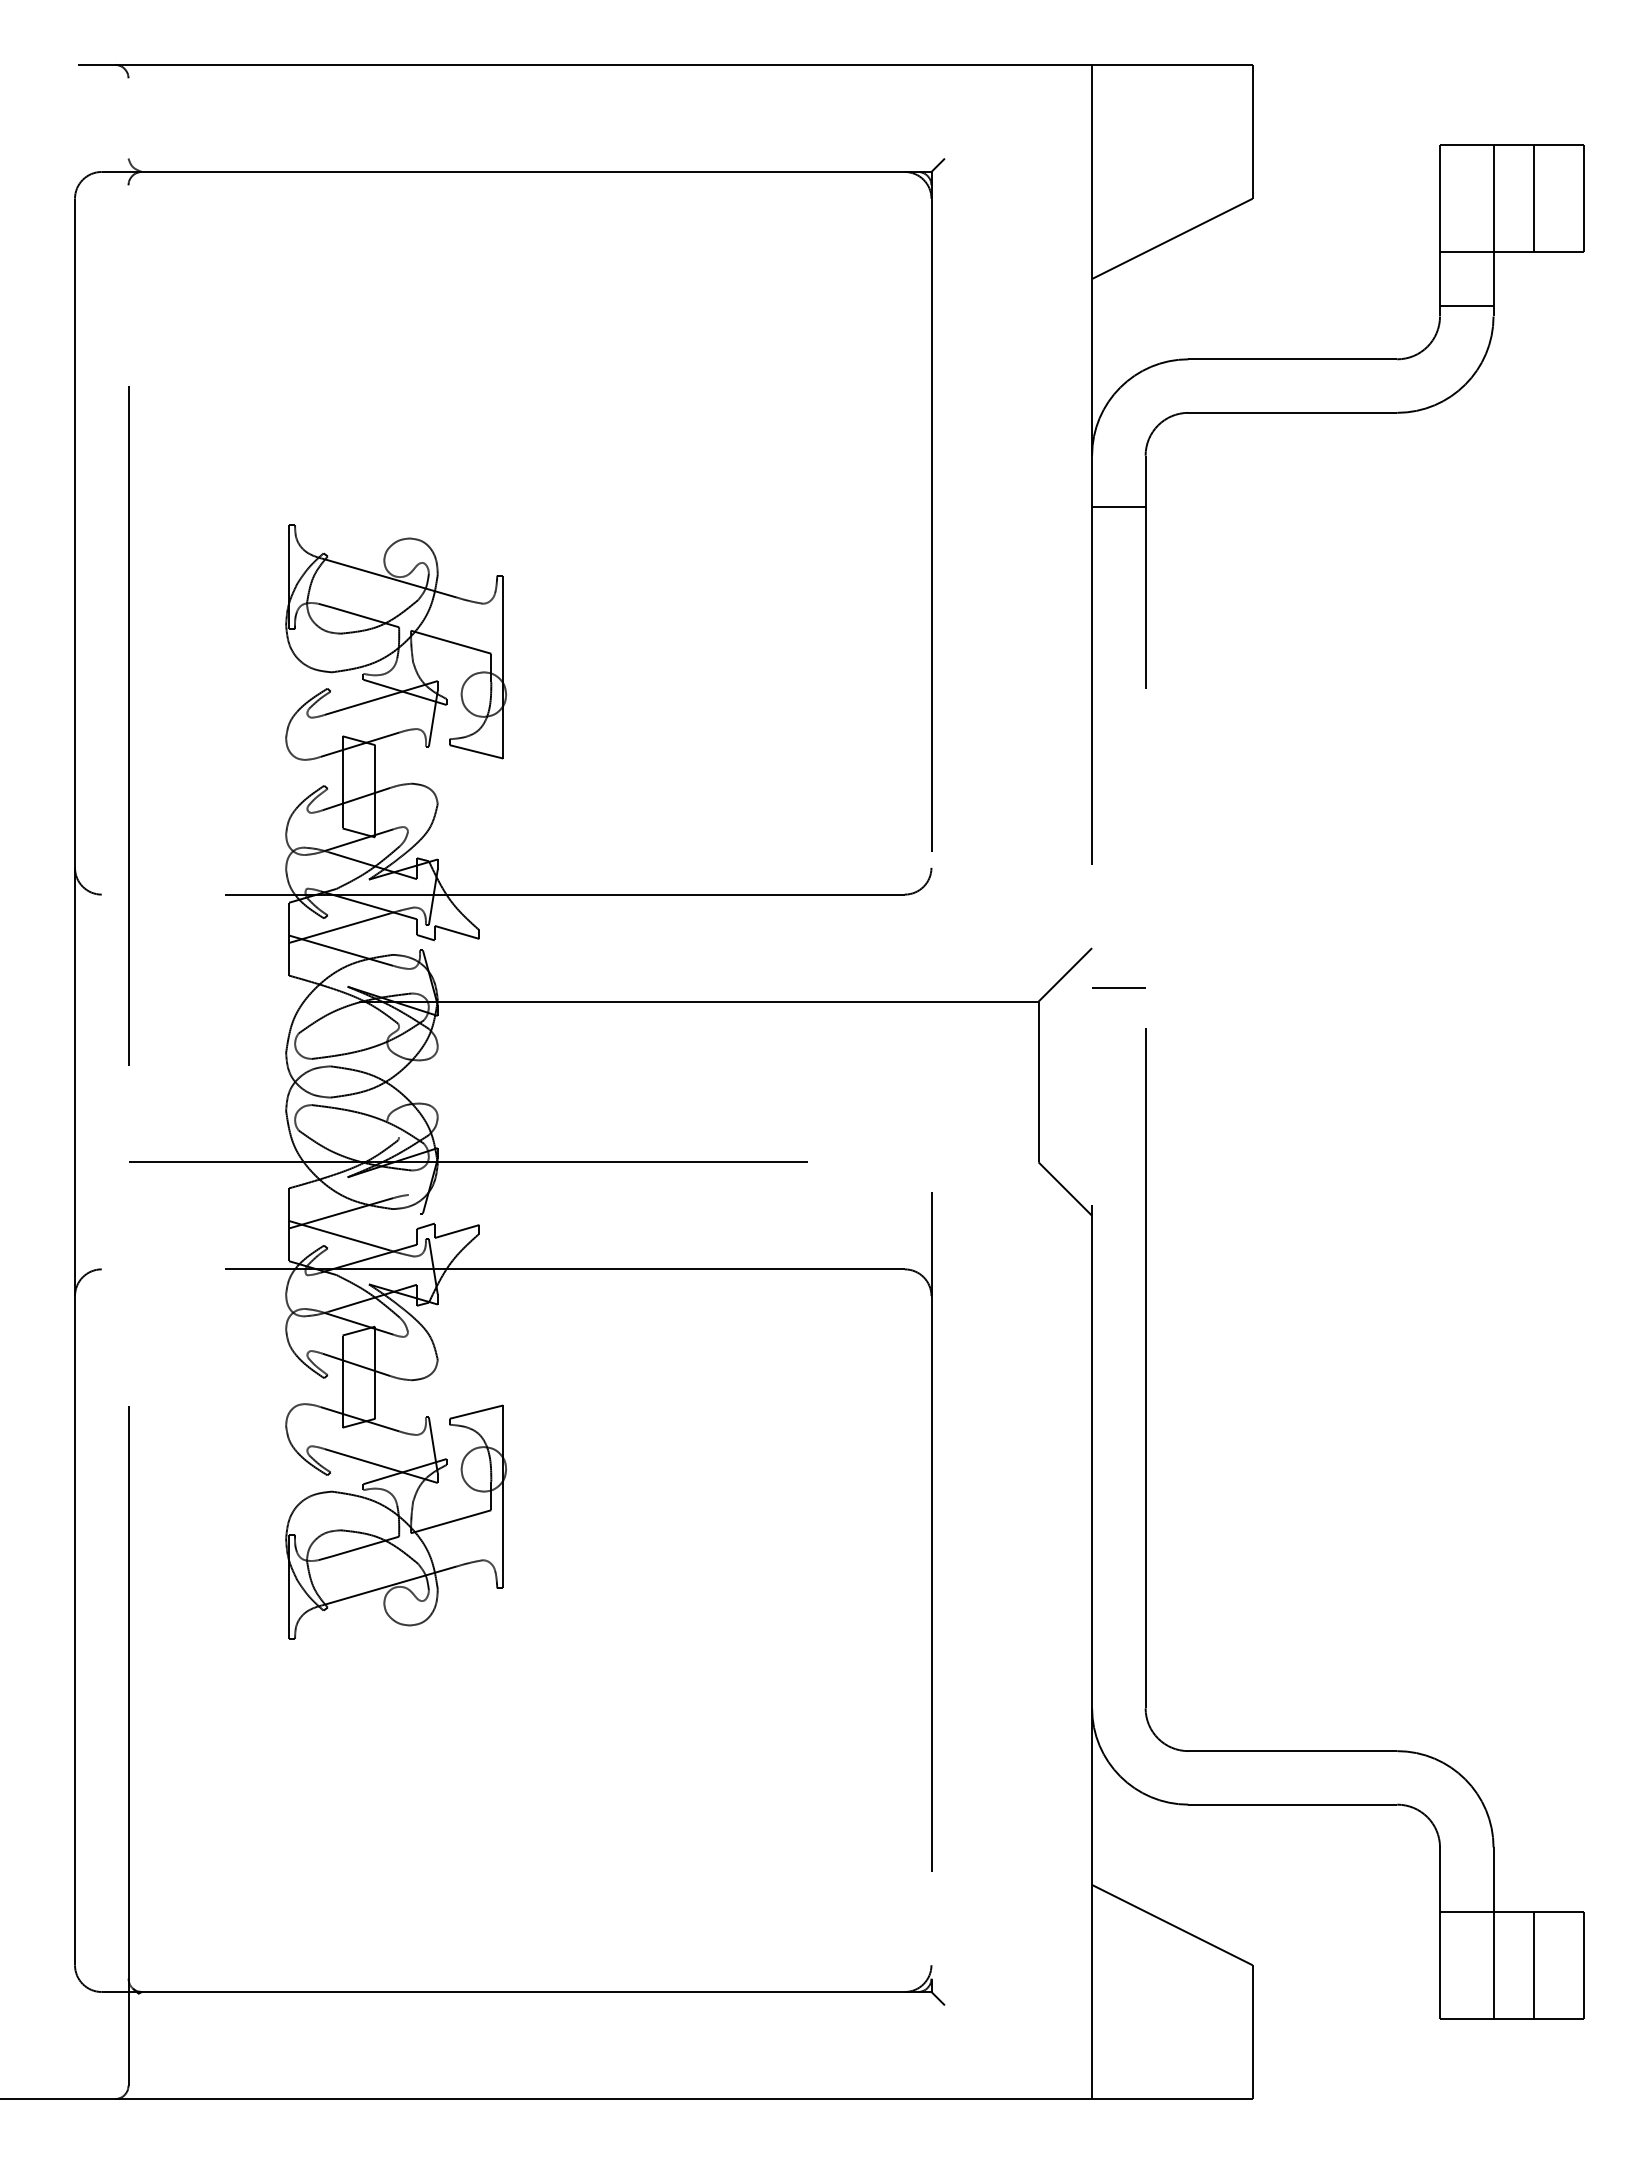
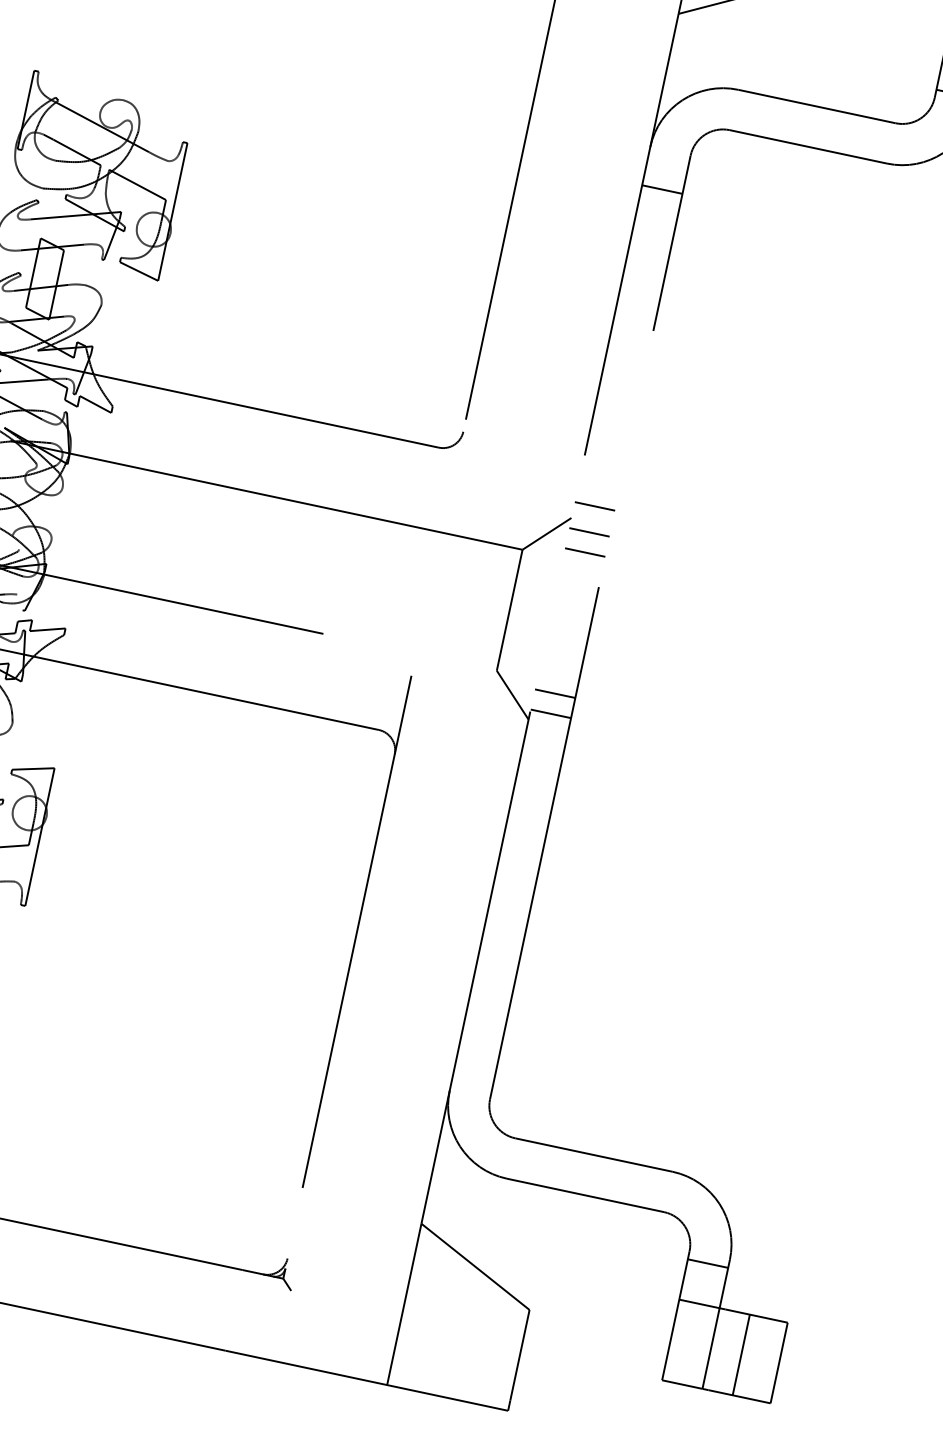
line: (1118, 927) -> (594, 506), added
line: (1118, 961) -> (589, 532), added
line: (1118, 1175) -> (554, 693), added
line: (1118, 1202) -> (550, 713), added
line: (1466, 1858) -> (707, 1263), added

